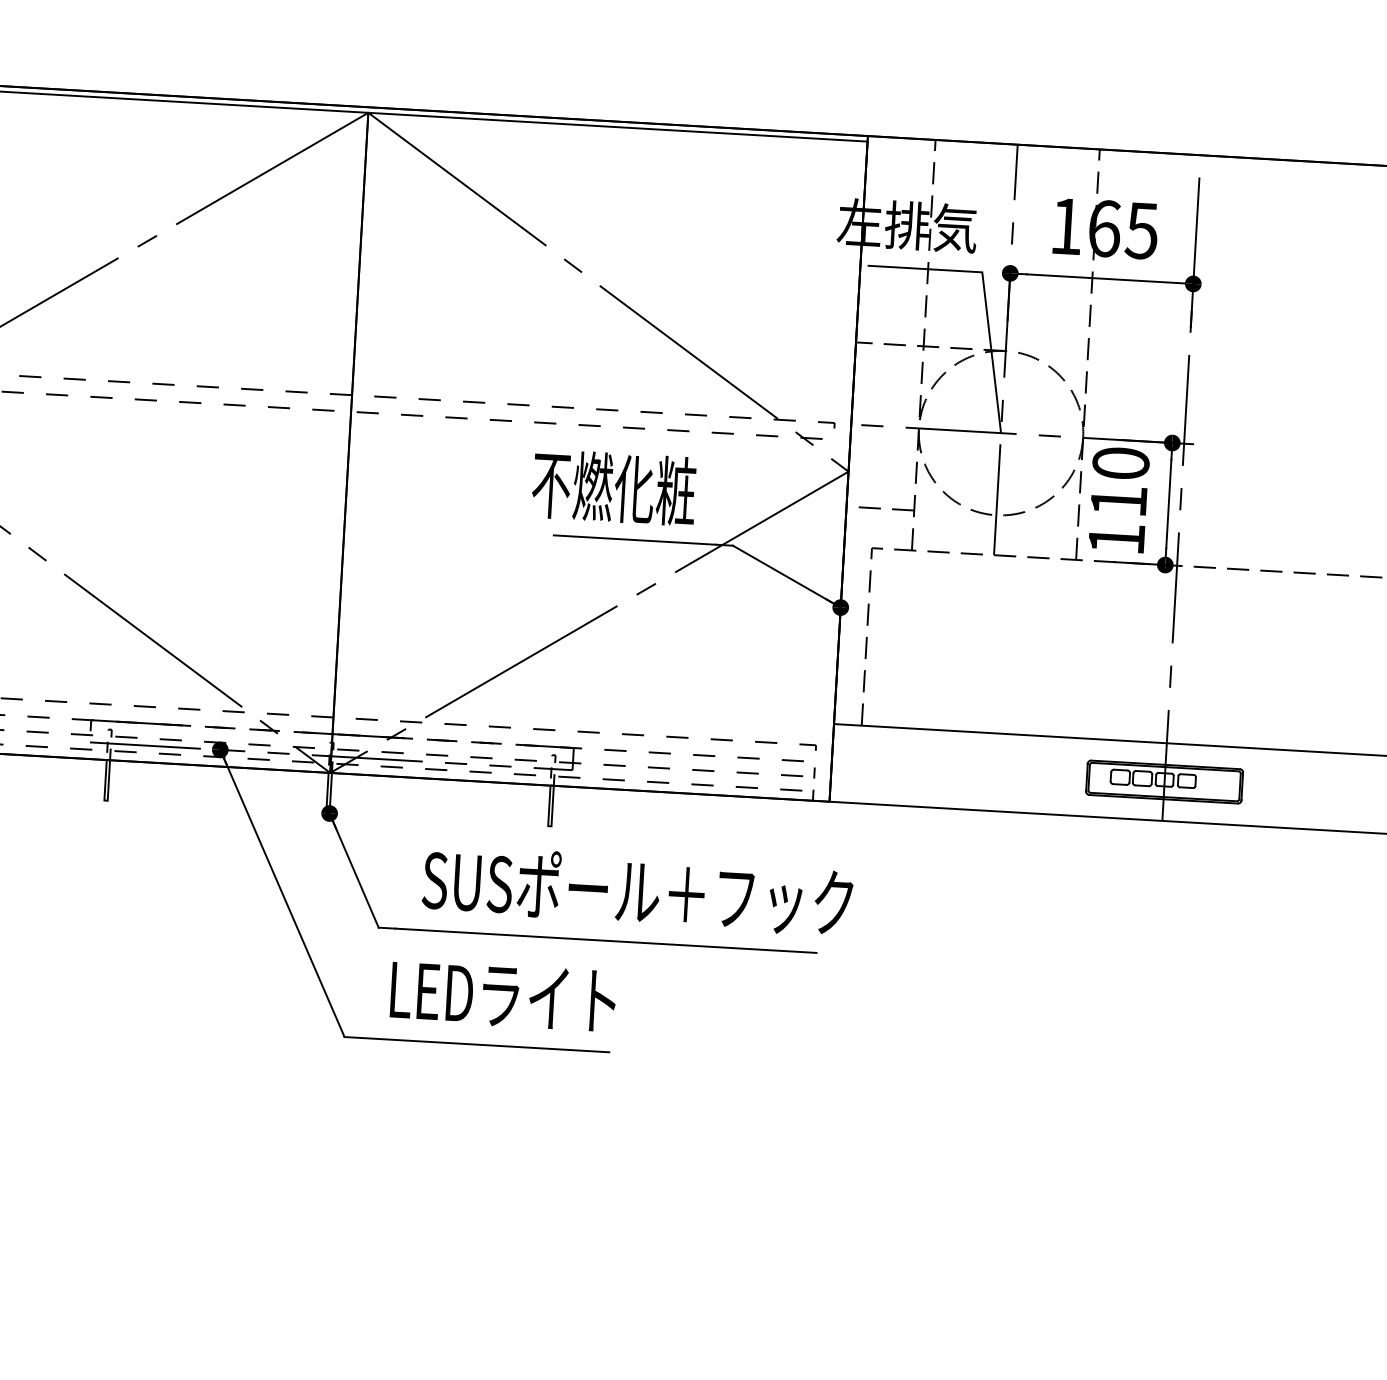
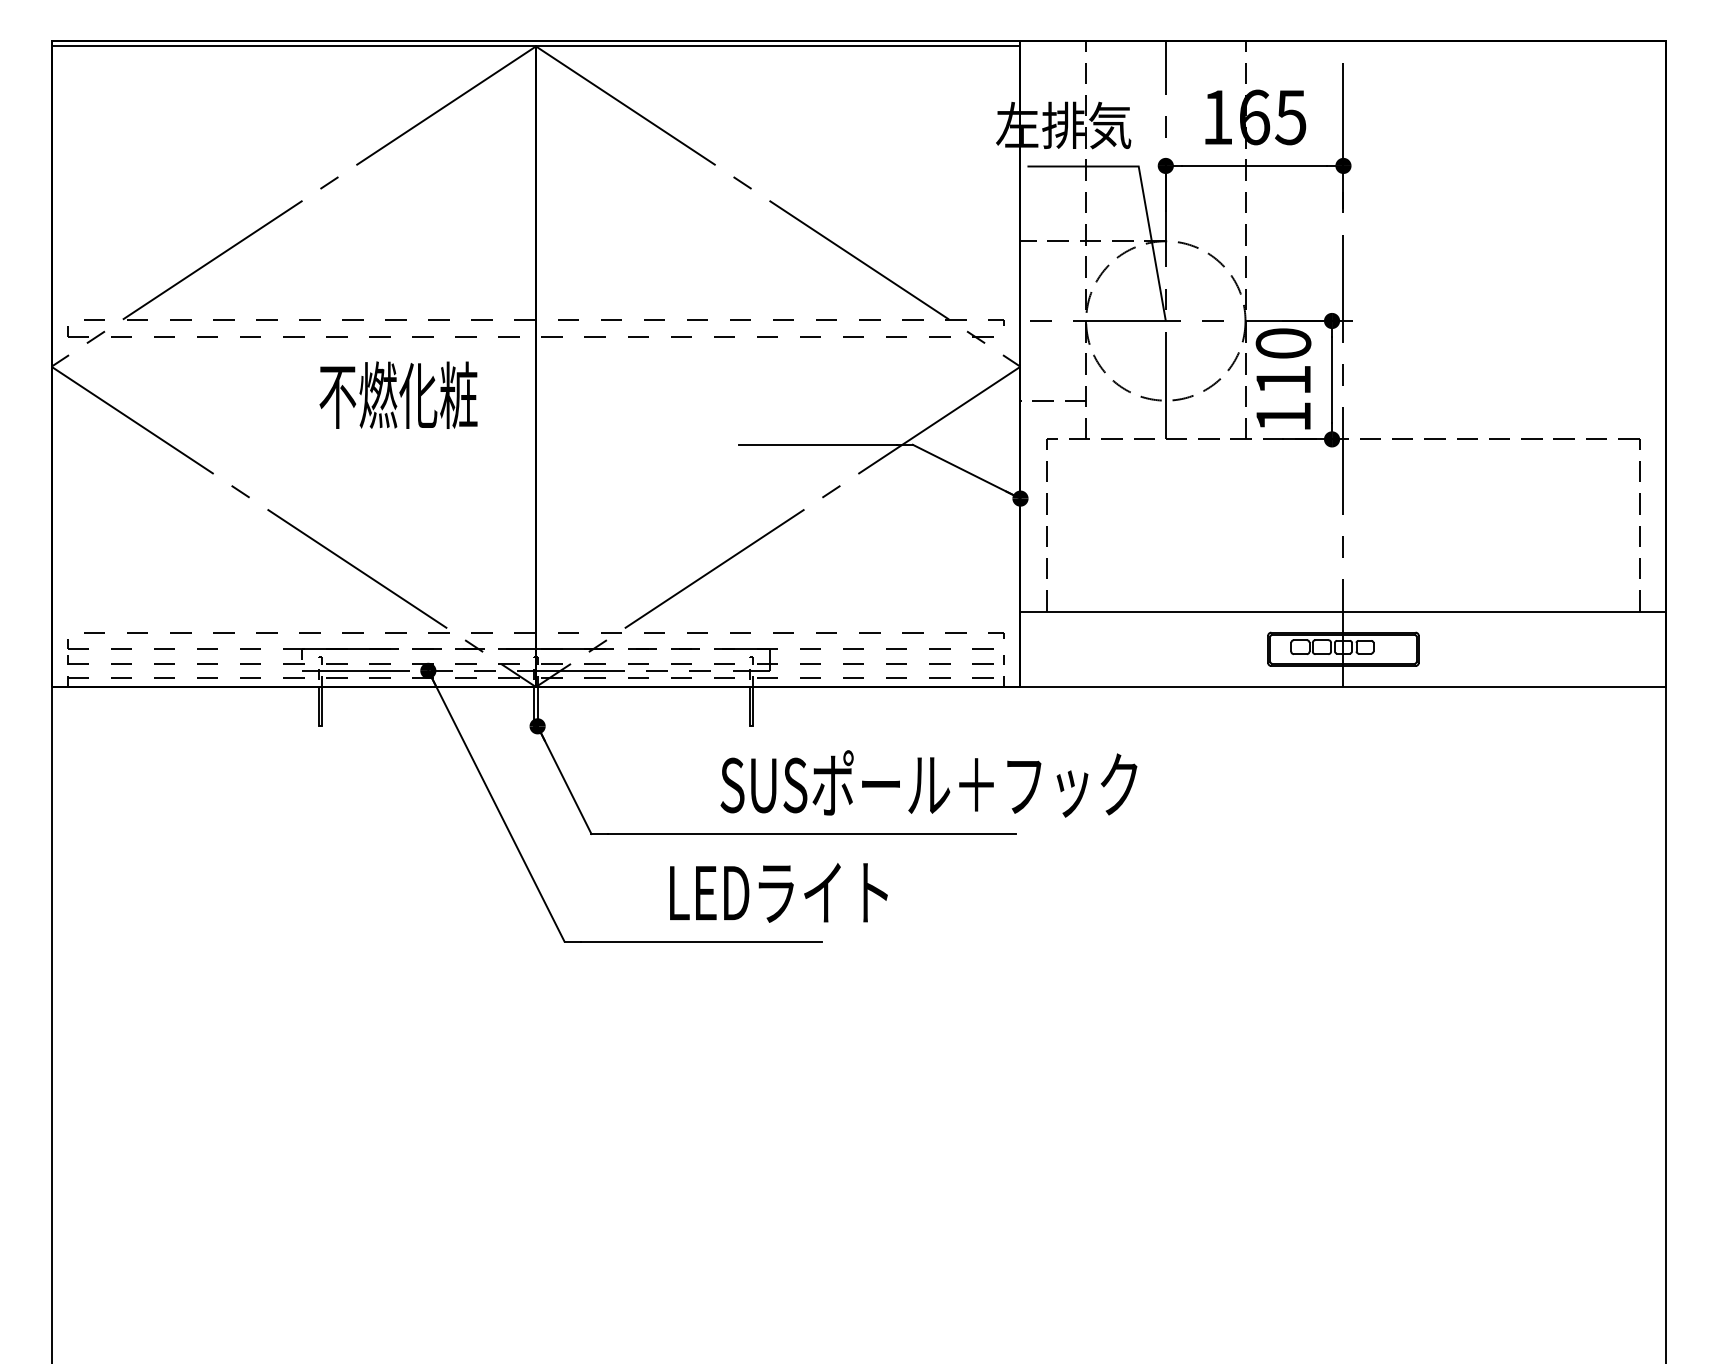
text: (614, 486) -> (398, 394), moved
text: (637, 890) -> (928, 783), moved
text: (503, 995) -> (778, 892), moved

